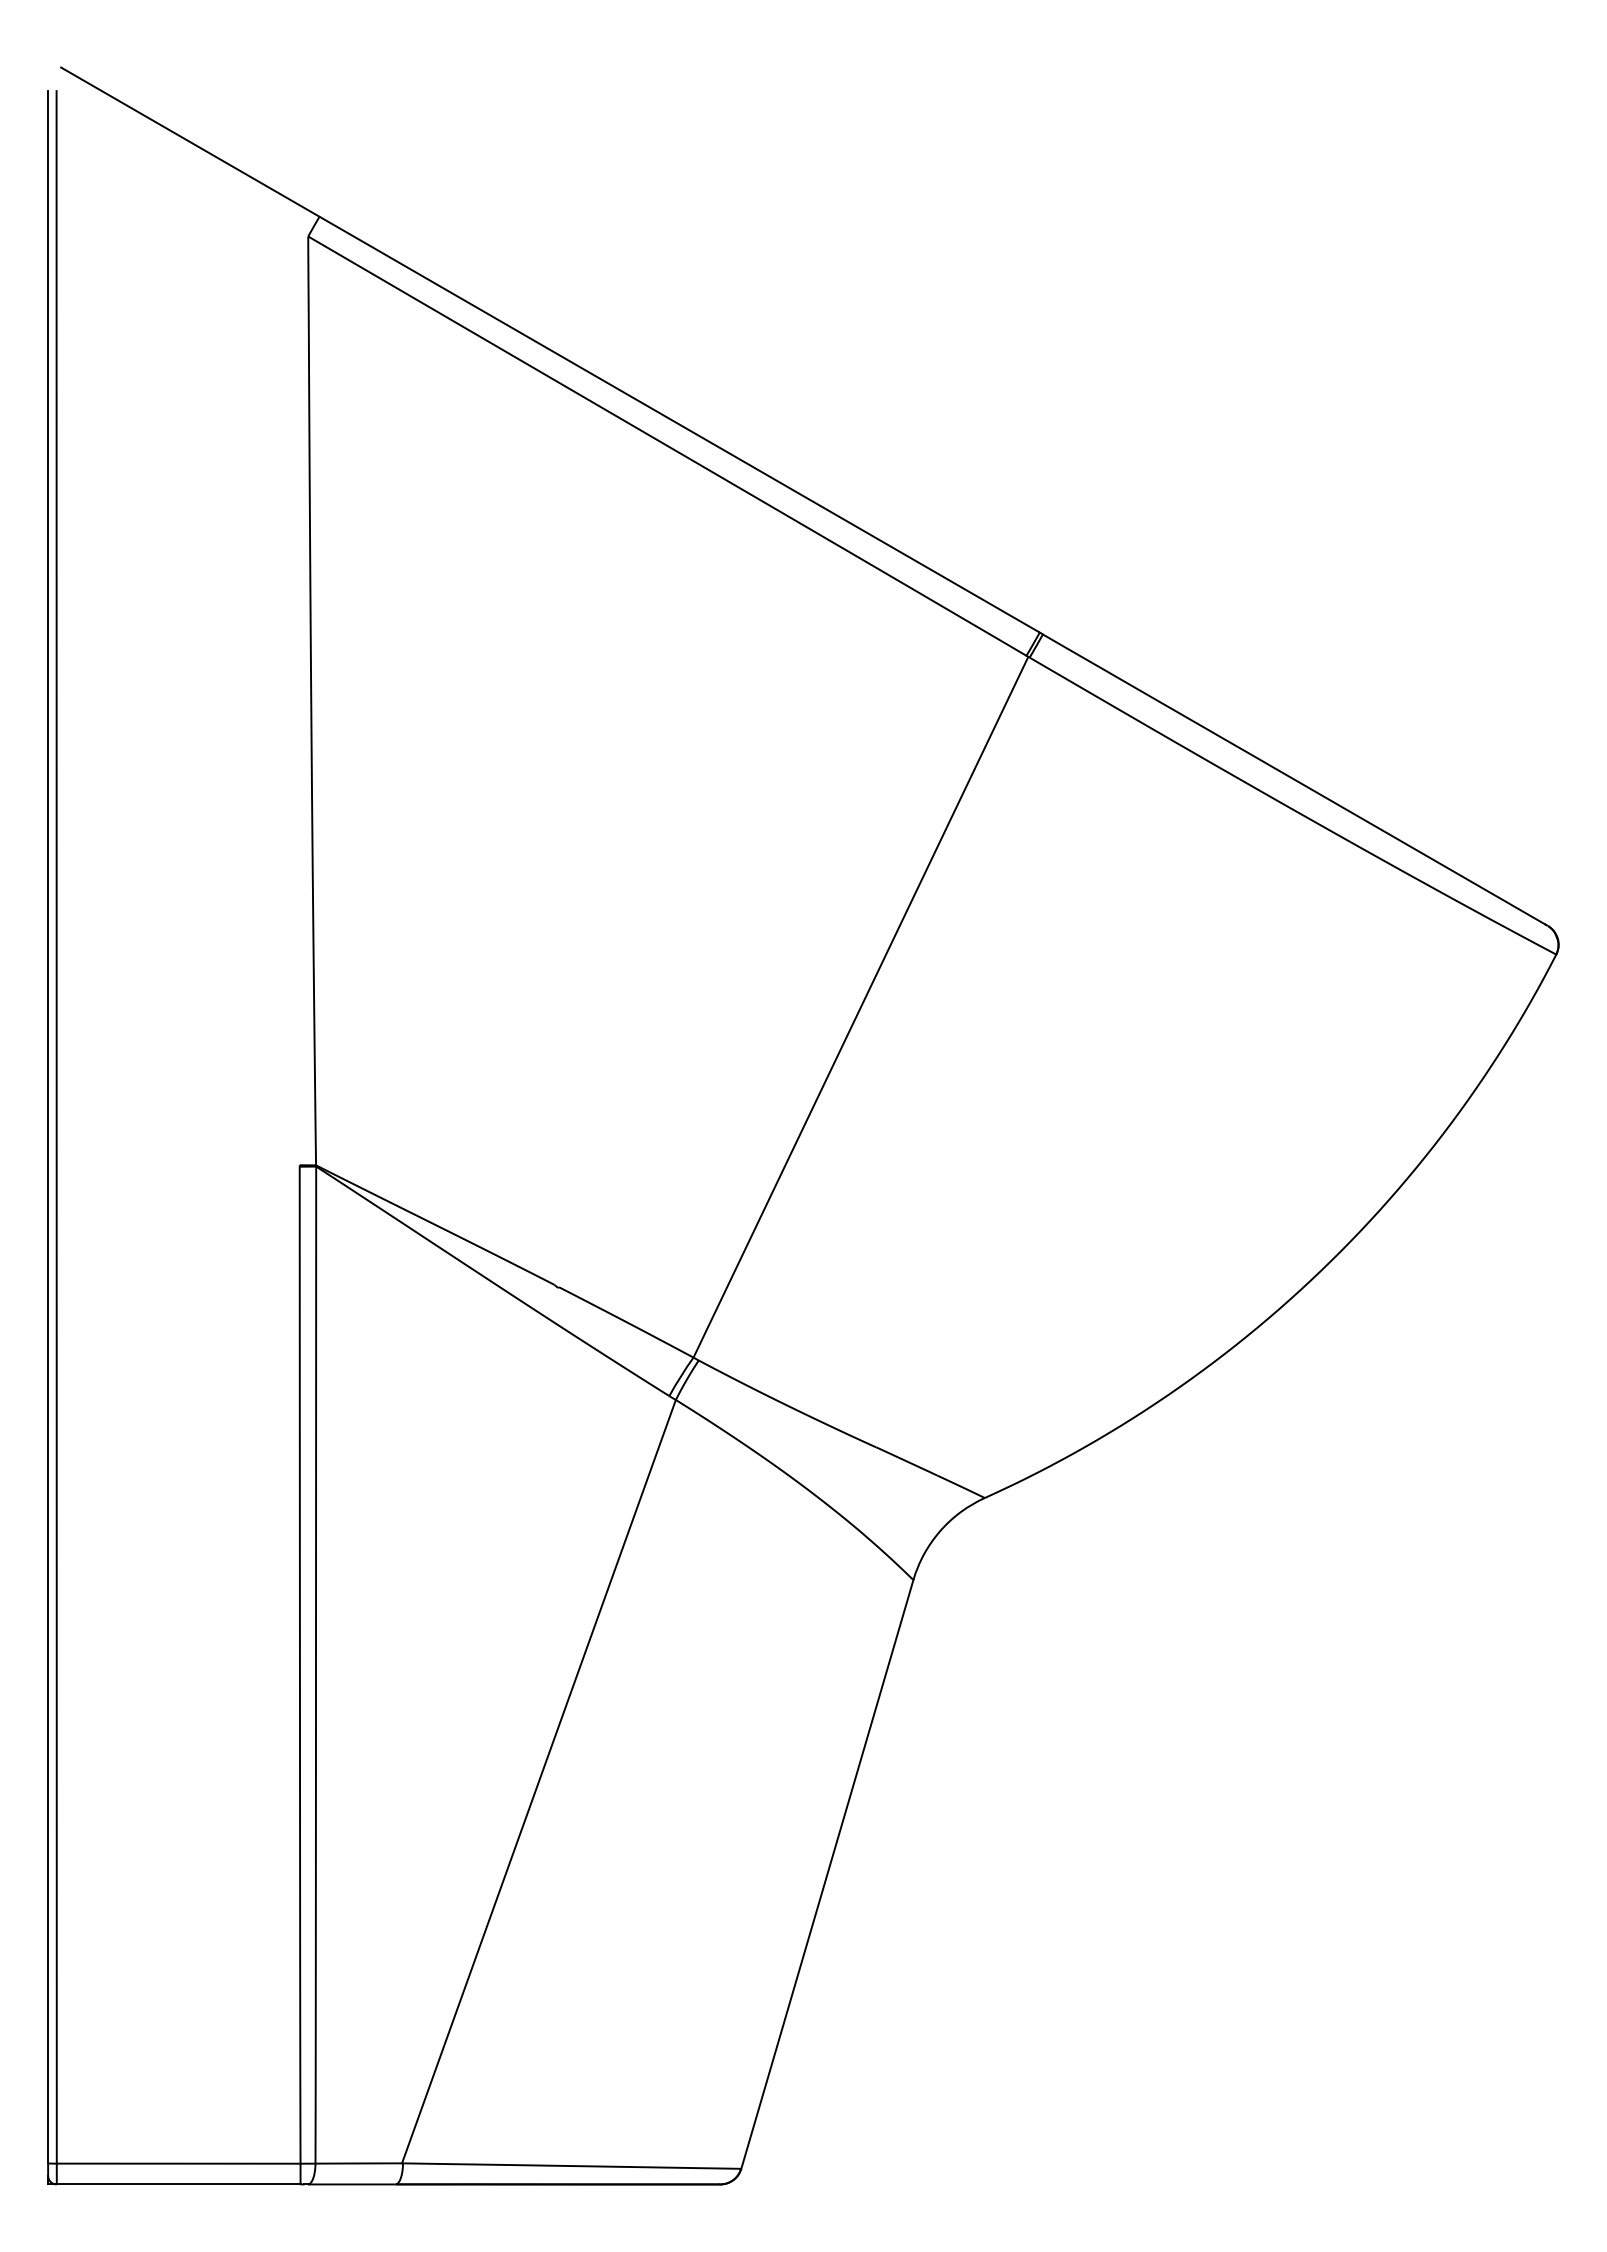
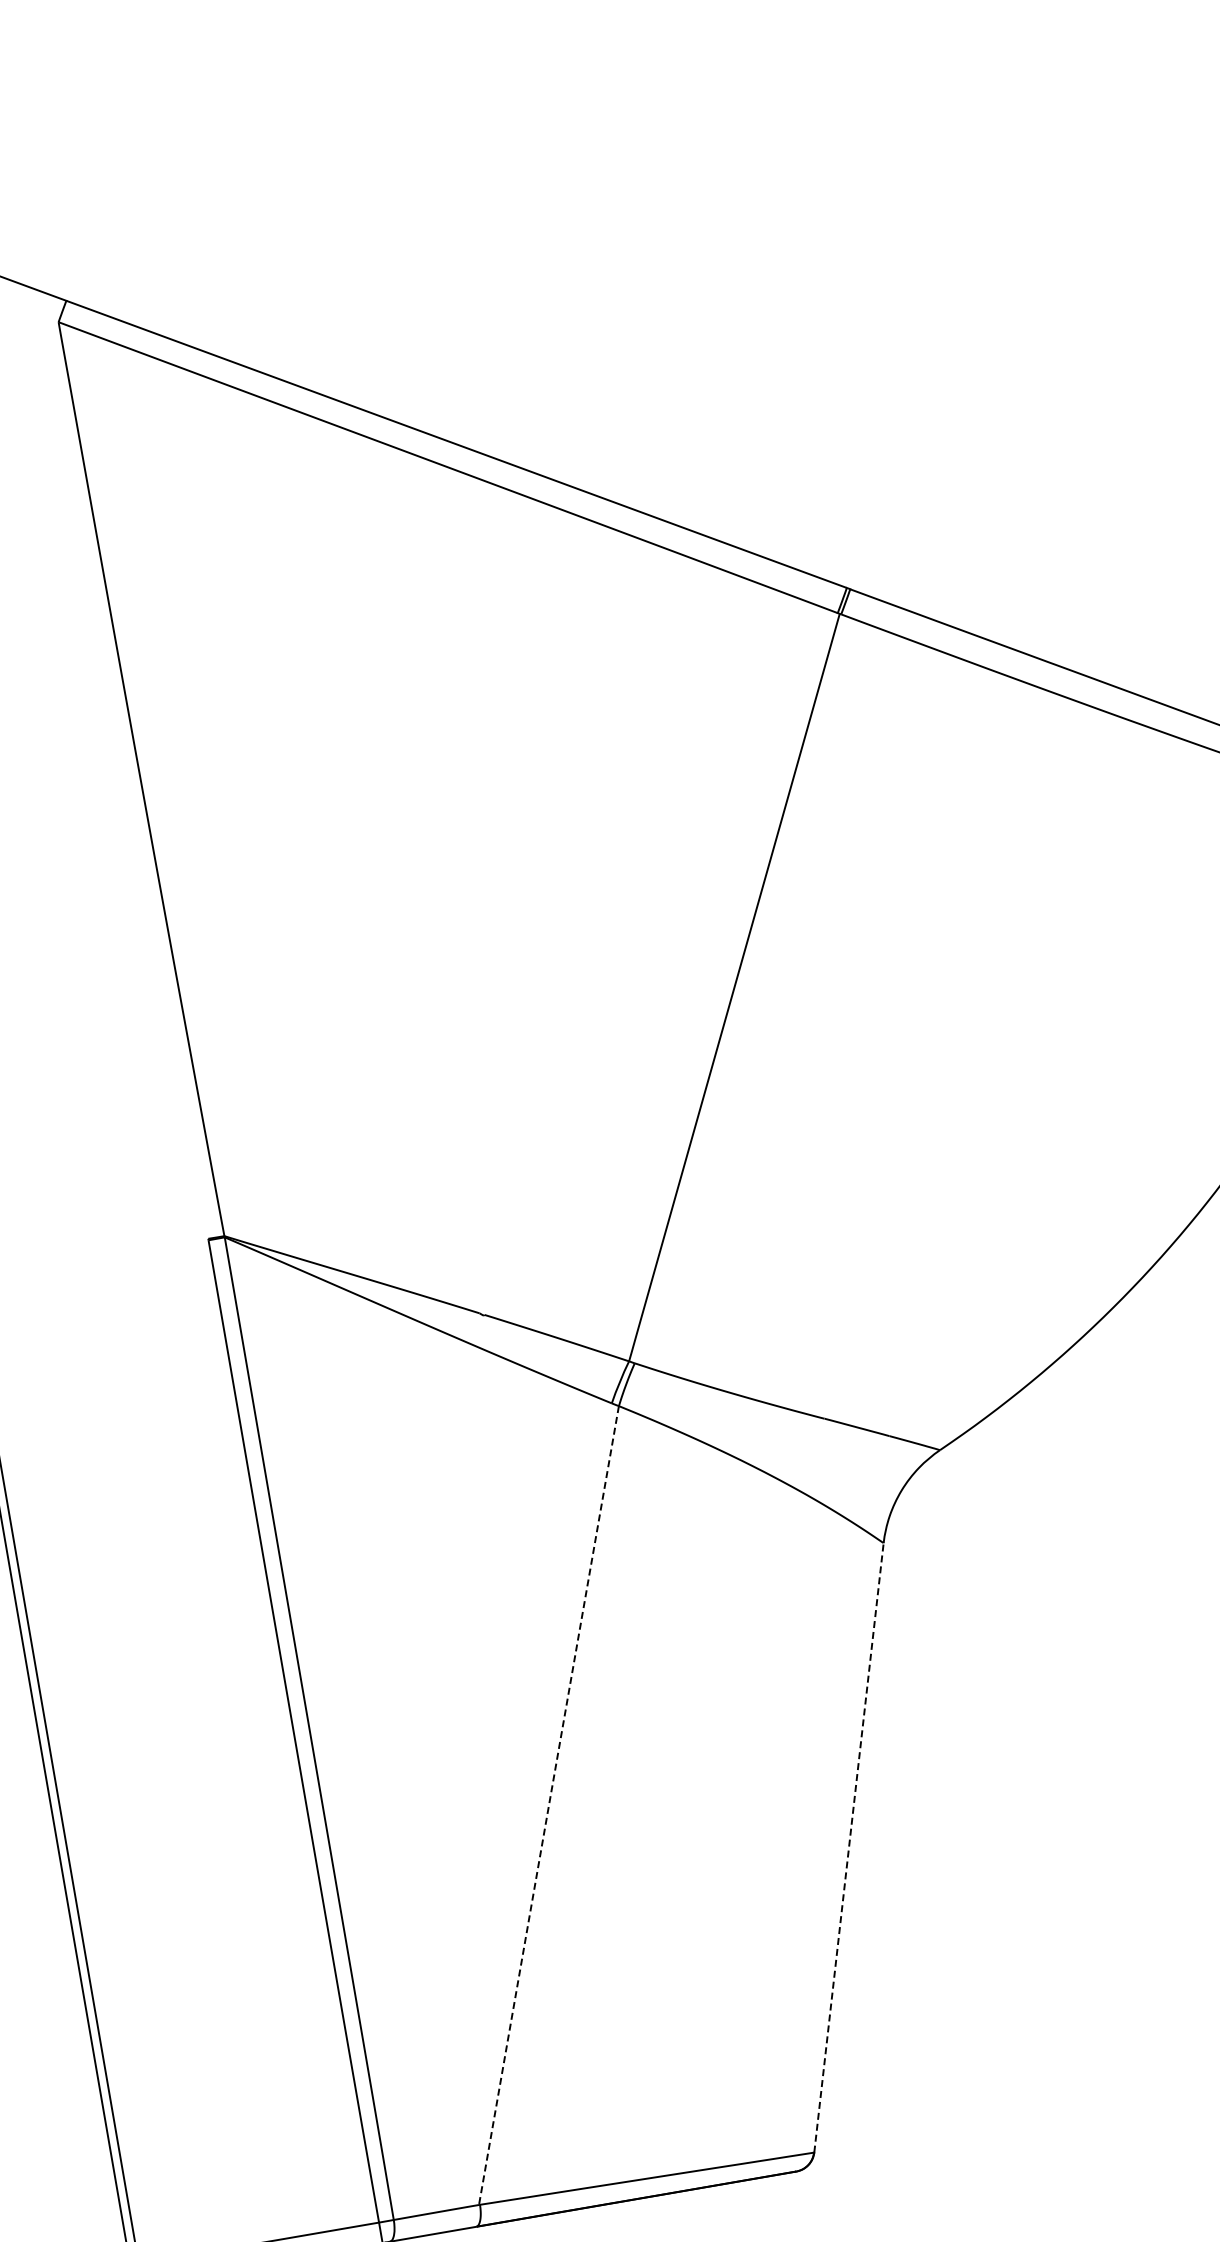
line: (538, 1781) -> (548, 1805), solid -> dashed
line: (827, 1874) -> (849, 1847), solid -> dashed

